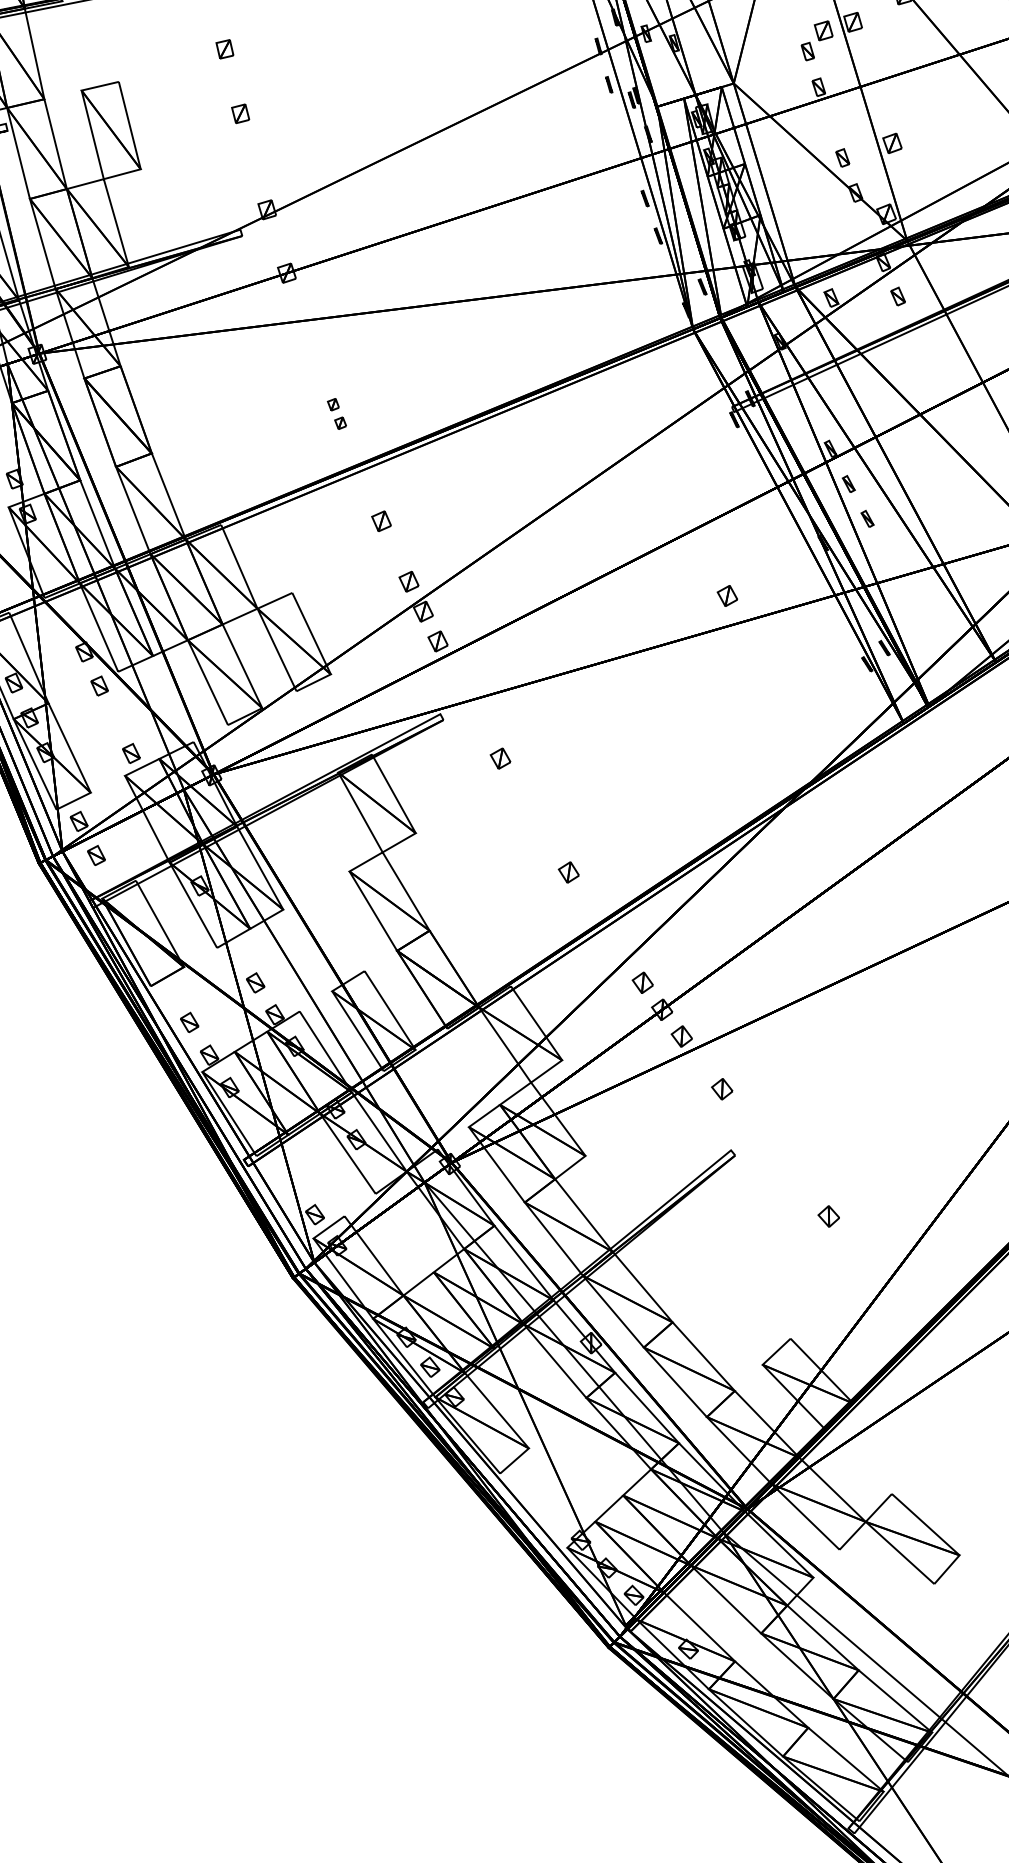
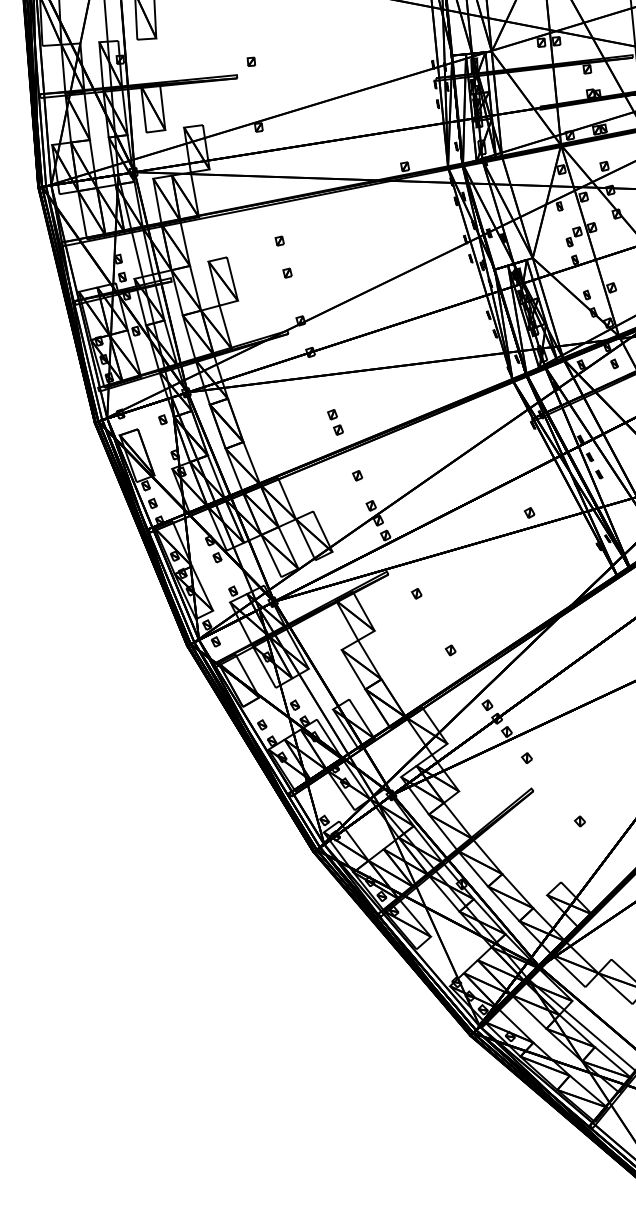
part: (336, 414) -> (335, 422), size x1.67

